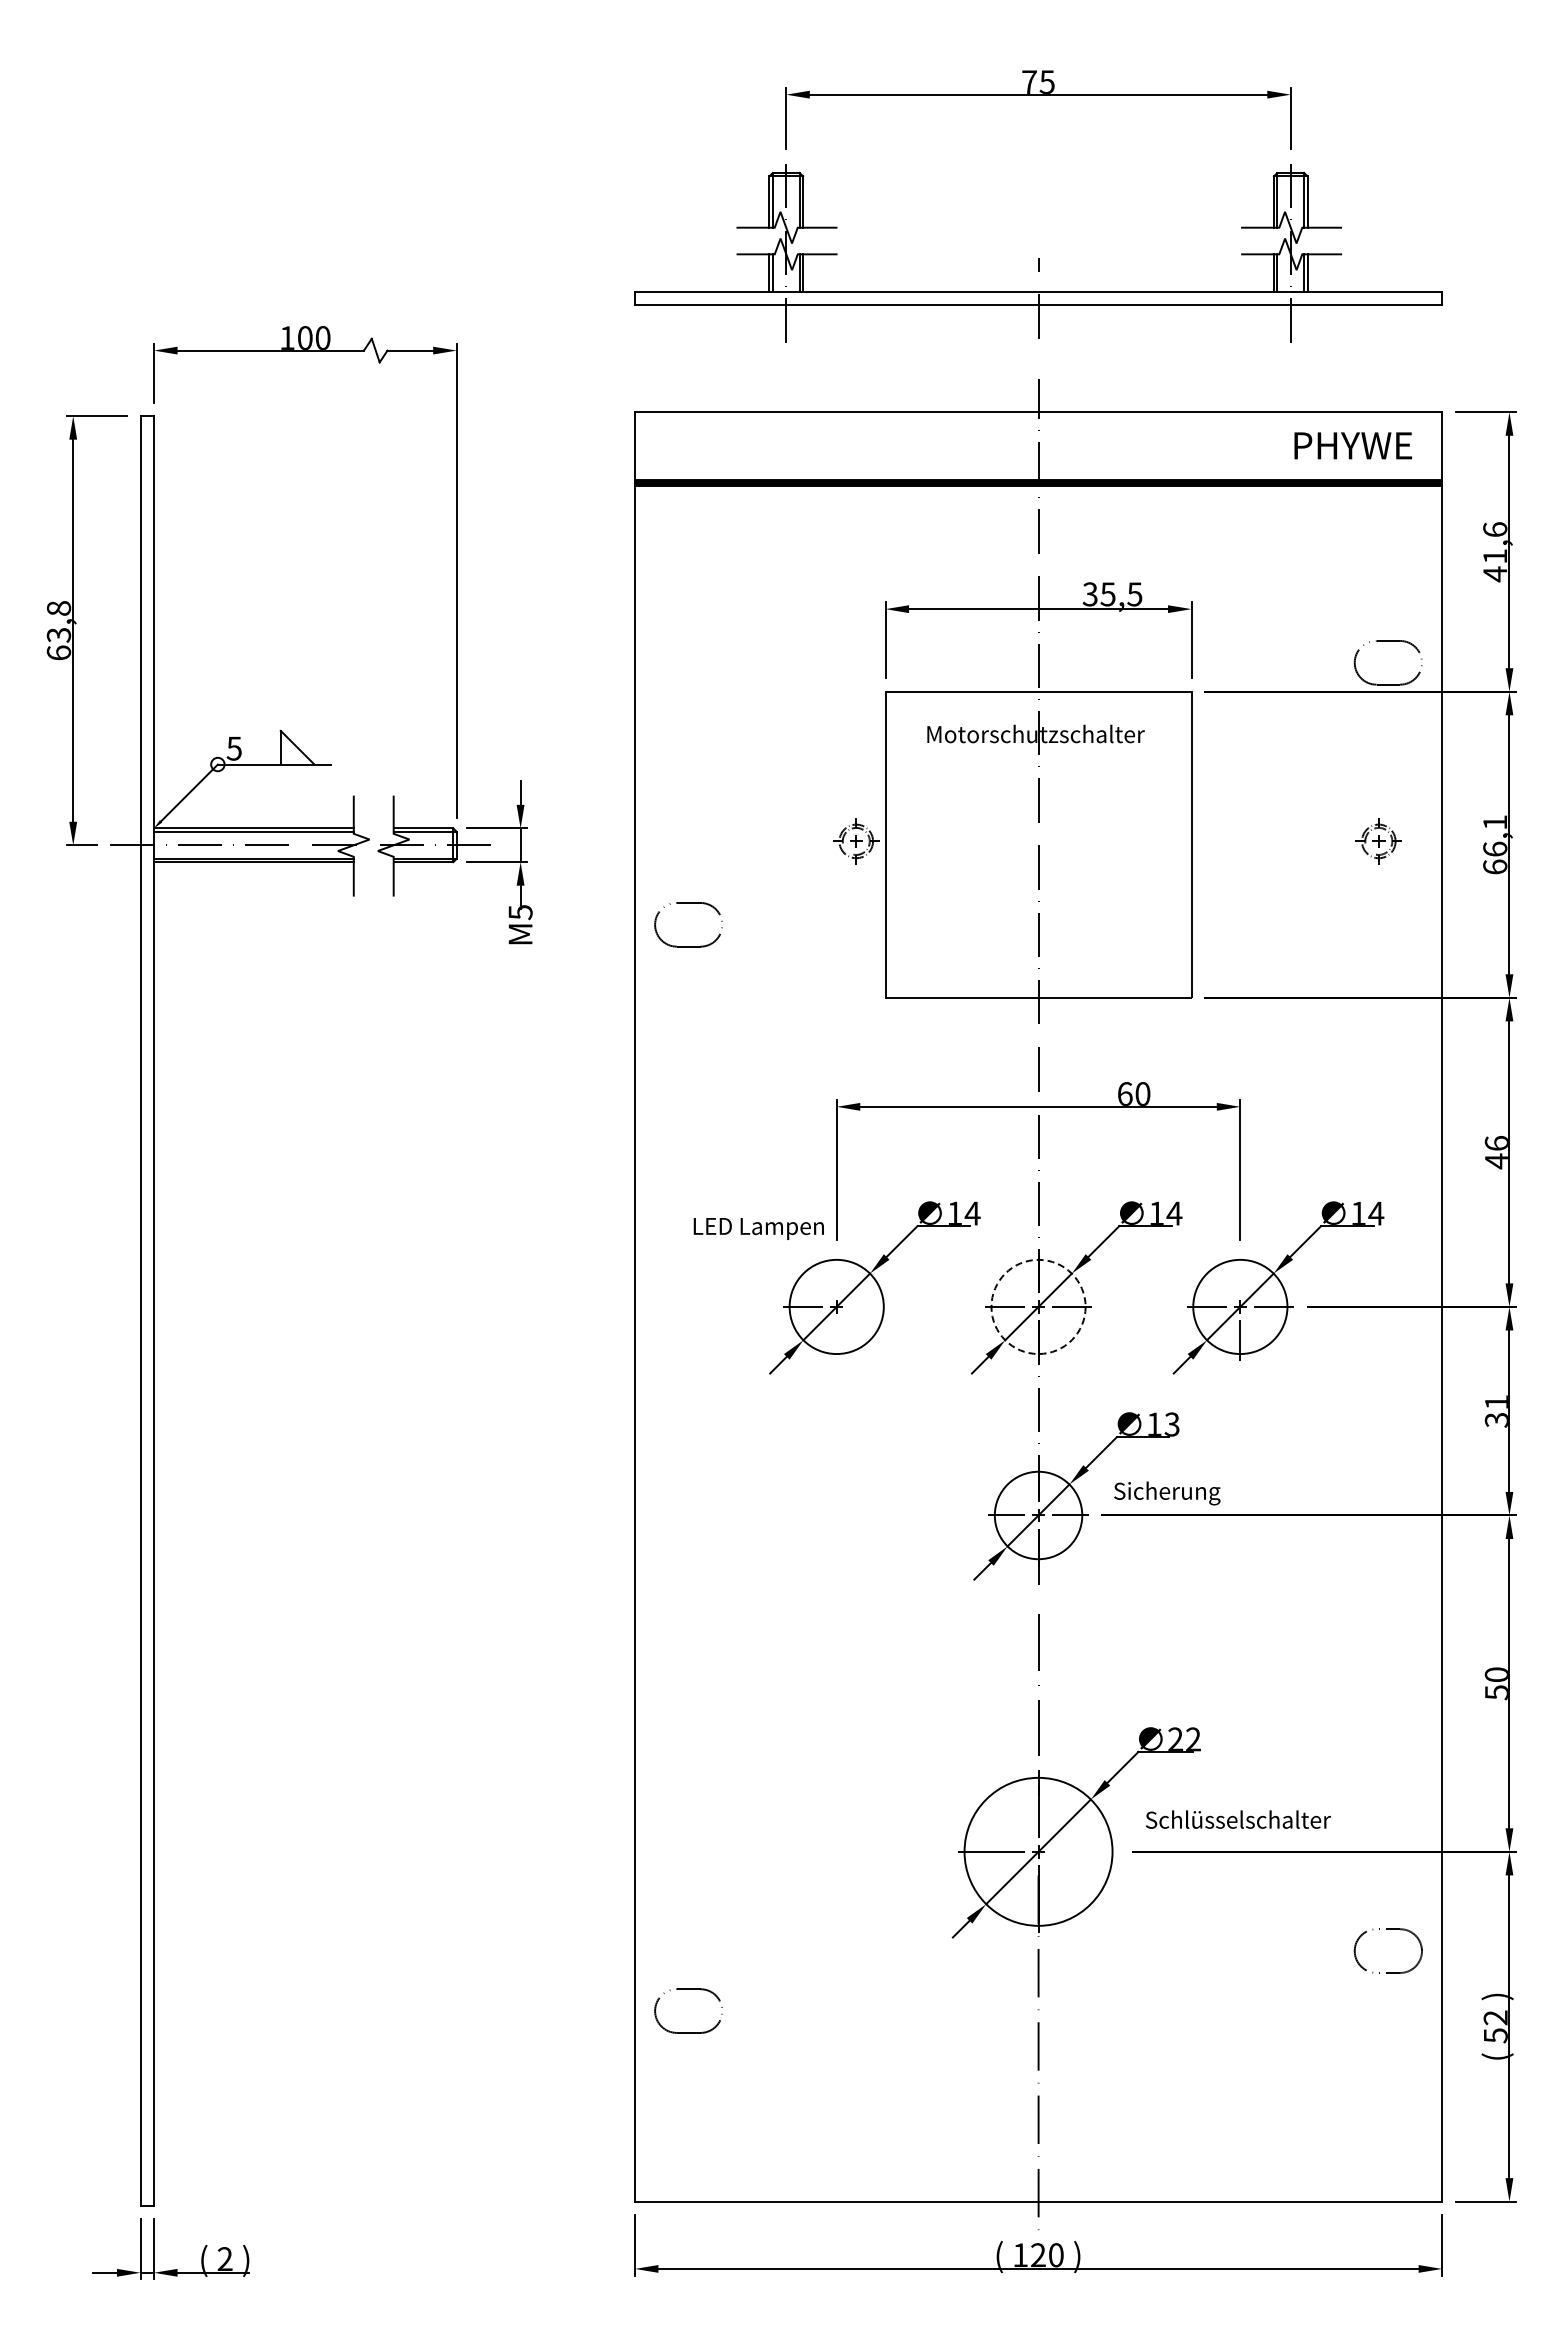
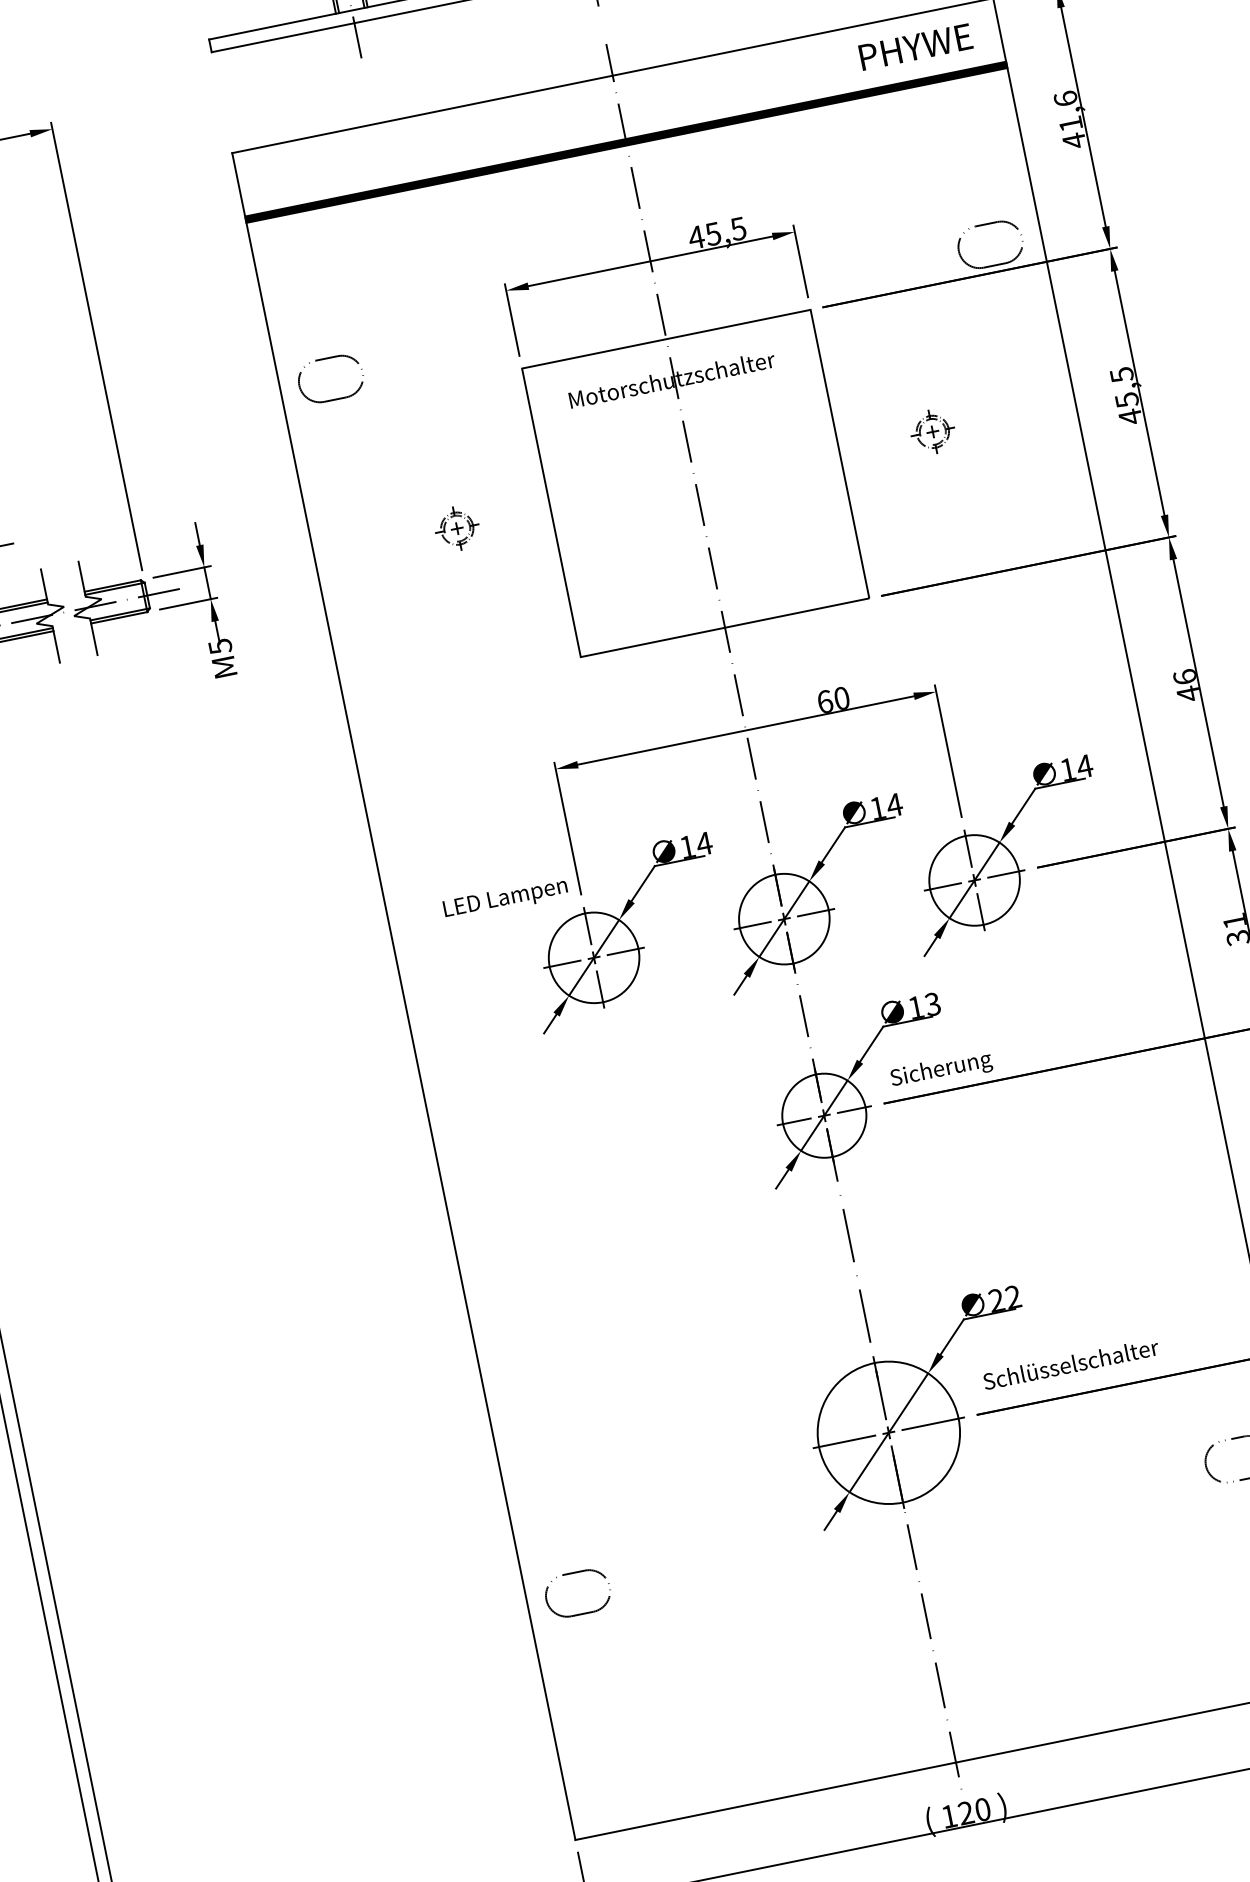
text: (1090, 594) -> (696, 237), 35,5 -> 45,5
part: (856, 841) -> (457, 528), moved
part: (1378, 841) -> (932, 432), moved
text: (1495, 845) -> (1126, 396), 66,1 -> 45,5
part: (688, 903) -> (326, 358), moved
line: (836, 1273) -> (587, 926), added
line: (1240, 1273) -> (968, 848), added
line: (870, 1306) -> (625, 950), added
circle: (1038, 1306) -> (784, 918), dashed -> solid
line: (836, 1340) -> (600, 989), added
line: (1085, 1851) -> (933, 1423), added
part: (688, 1989) -> (573, 1573), moved

